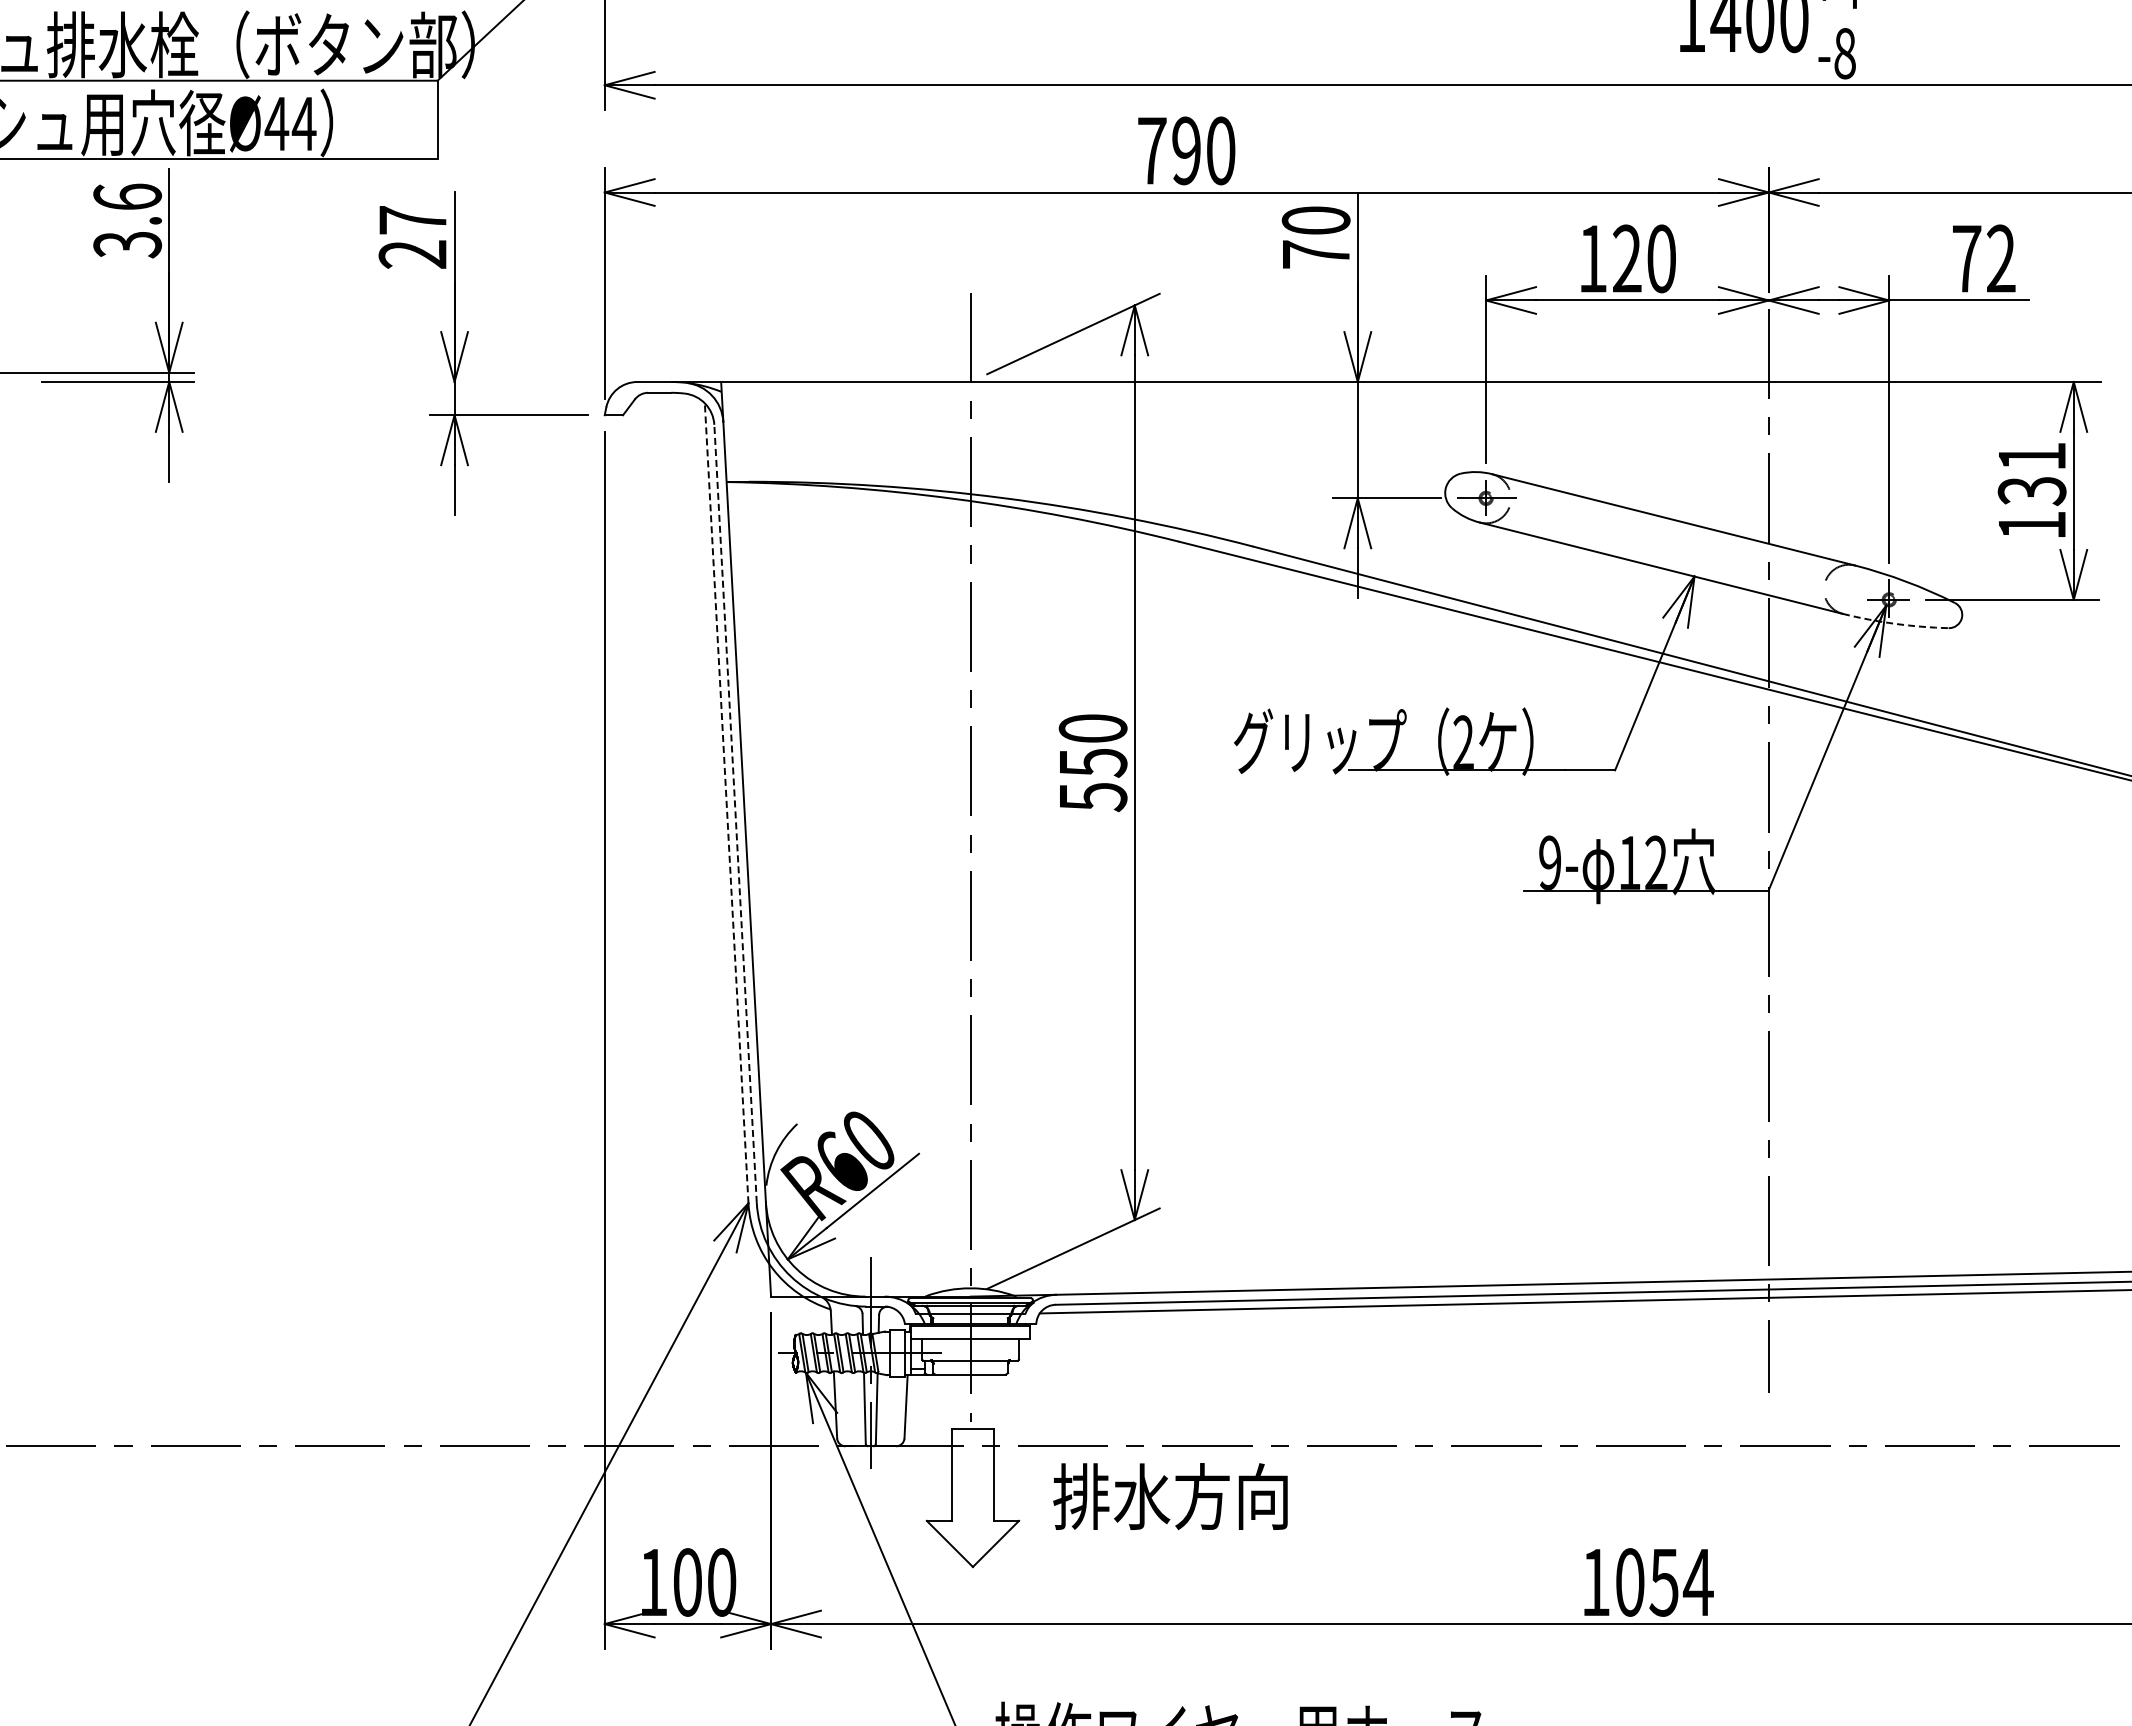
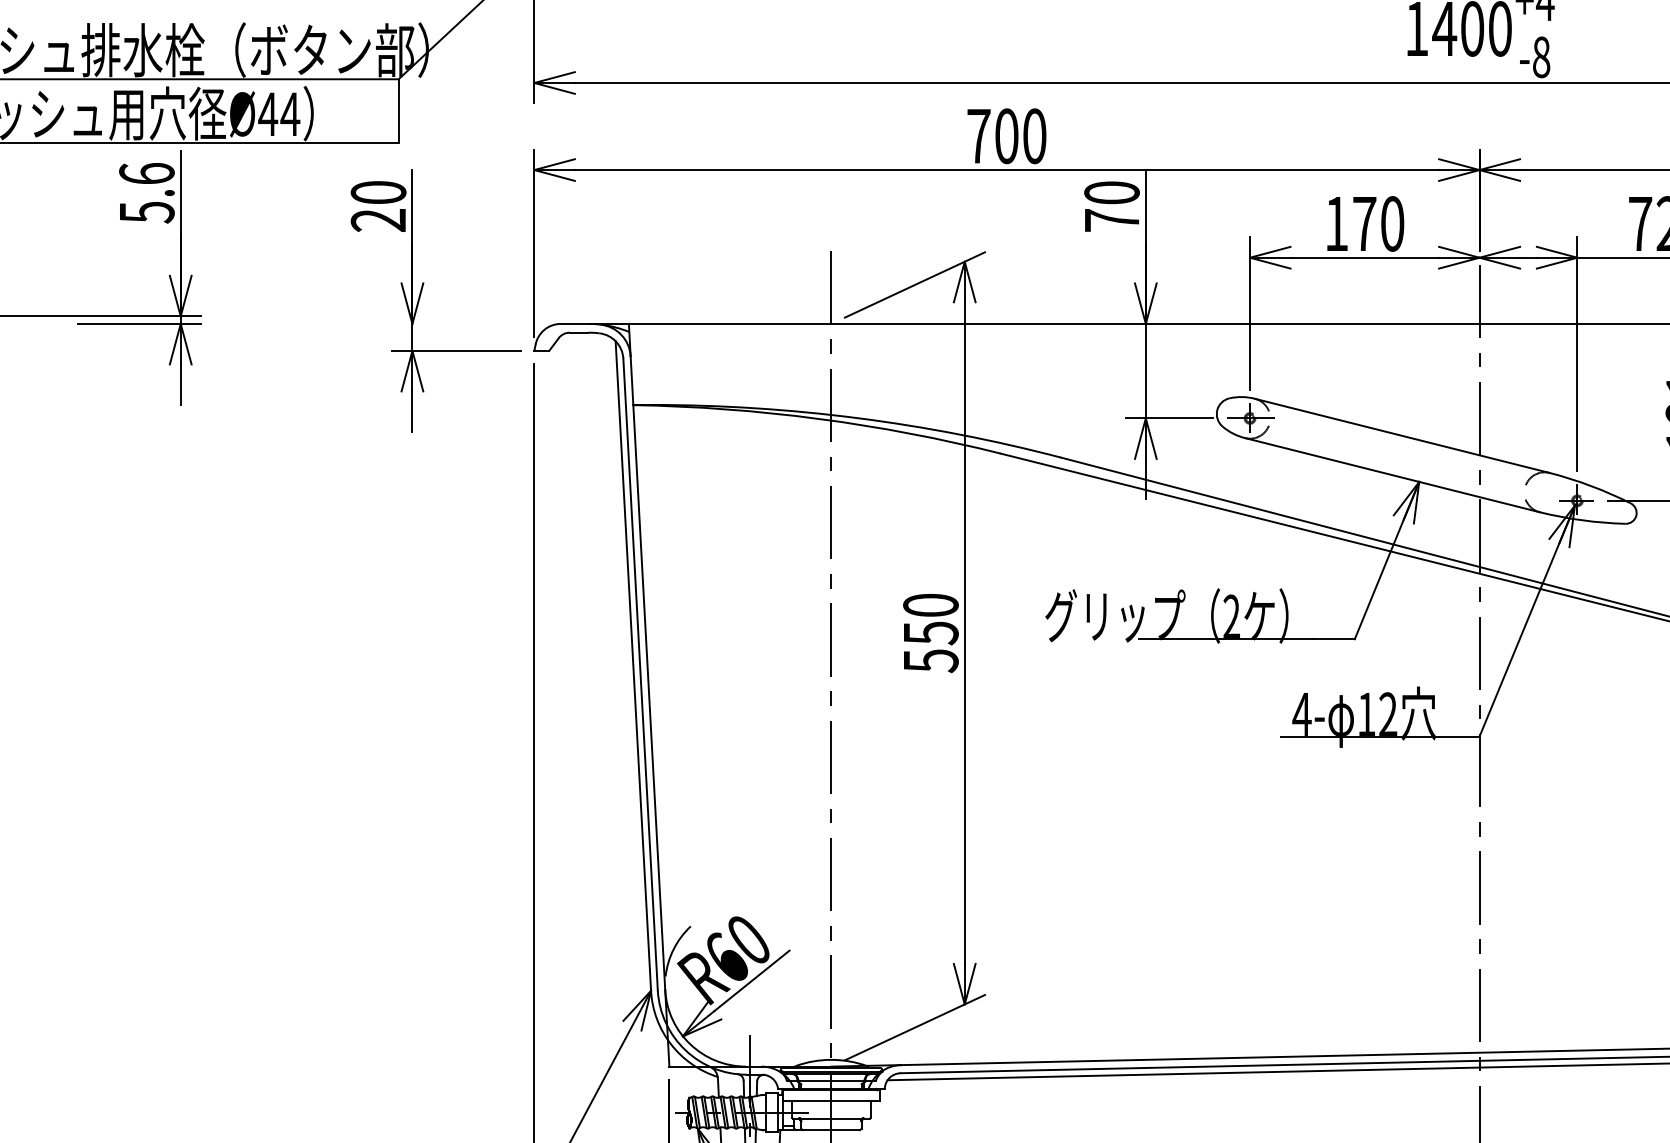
text: (1186, 150) -> (1006, 135), 790 -> 700
text: (412, 220) -> (378, 192), 27 -> 20
text: (127, 244) -> (146, 212), 3.6 -> 5.6
text: (1627, 258) -> (1364, 223), 120 -> 170
arc: (1895, 623) -> (1582, 520), dashed -> solid
line: (726, 803) -> (633, 666), dashed -> solid
line: (735, 813) -> (640, 674), dashed -> solid
text: (1550, 862) -> (1302, 714), 9- -> 4-

